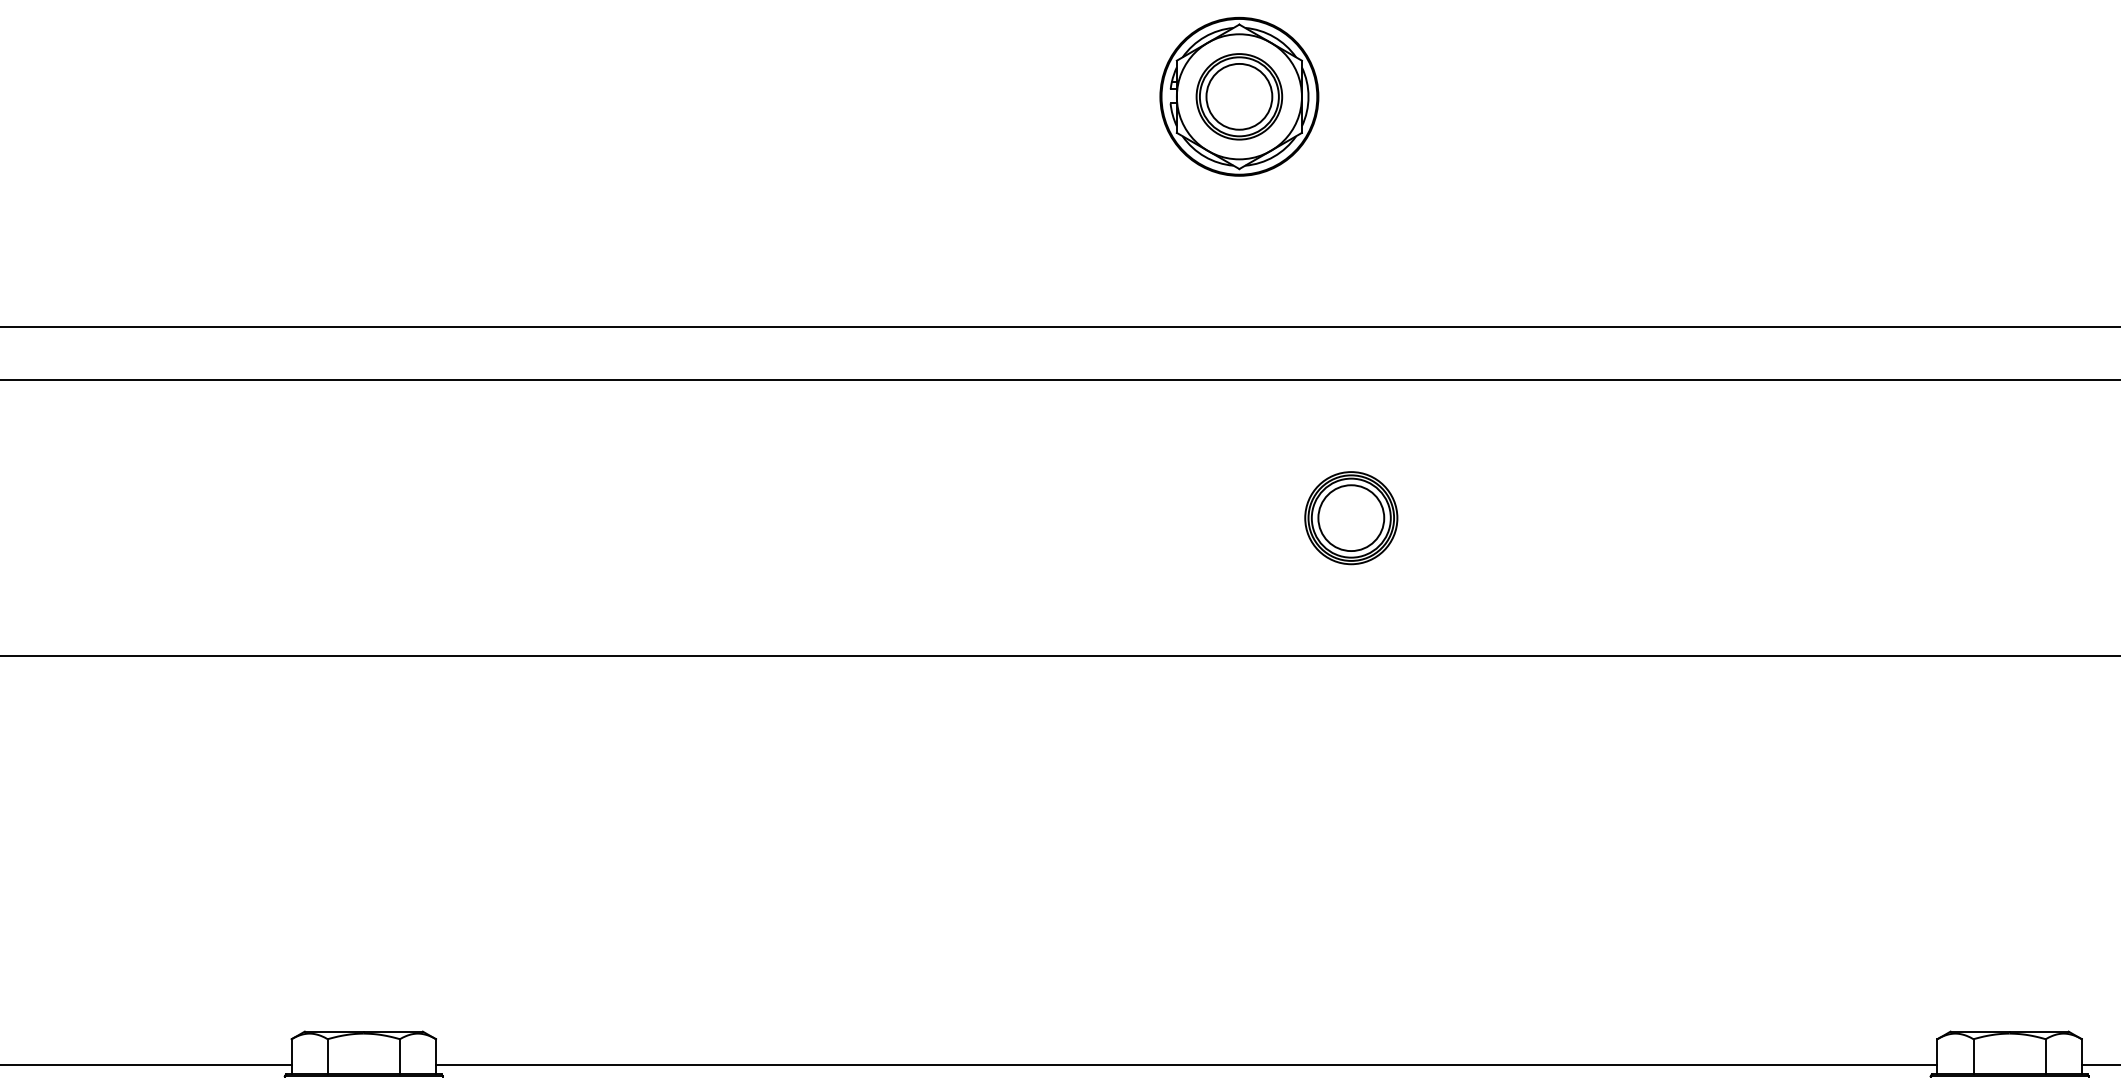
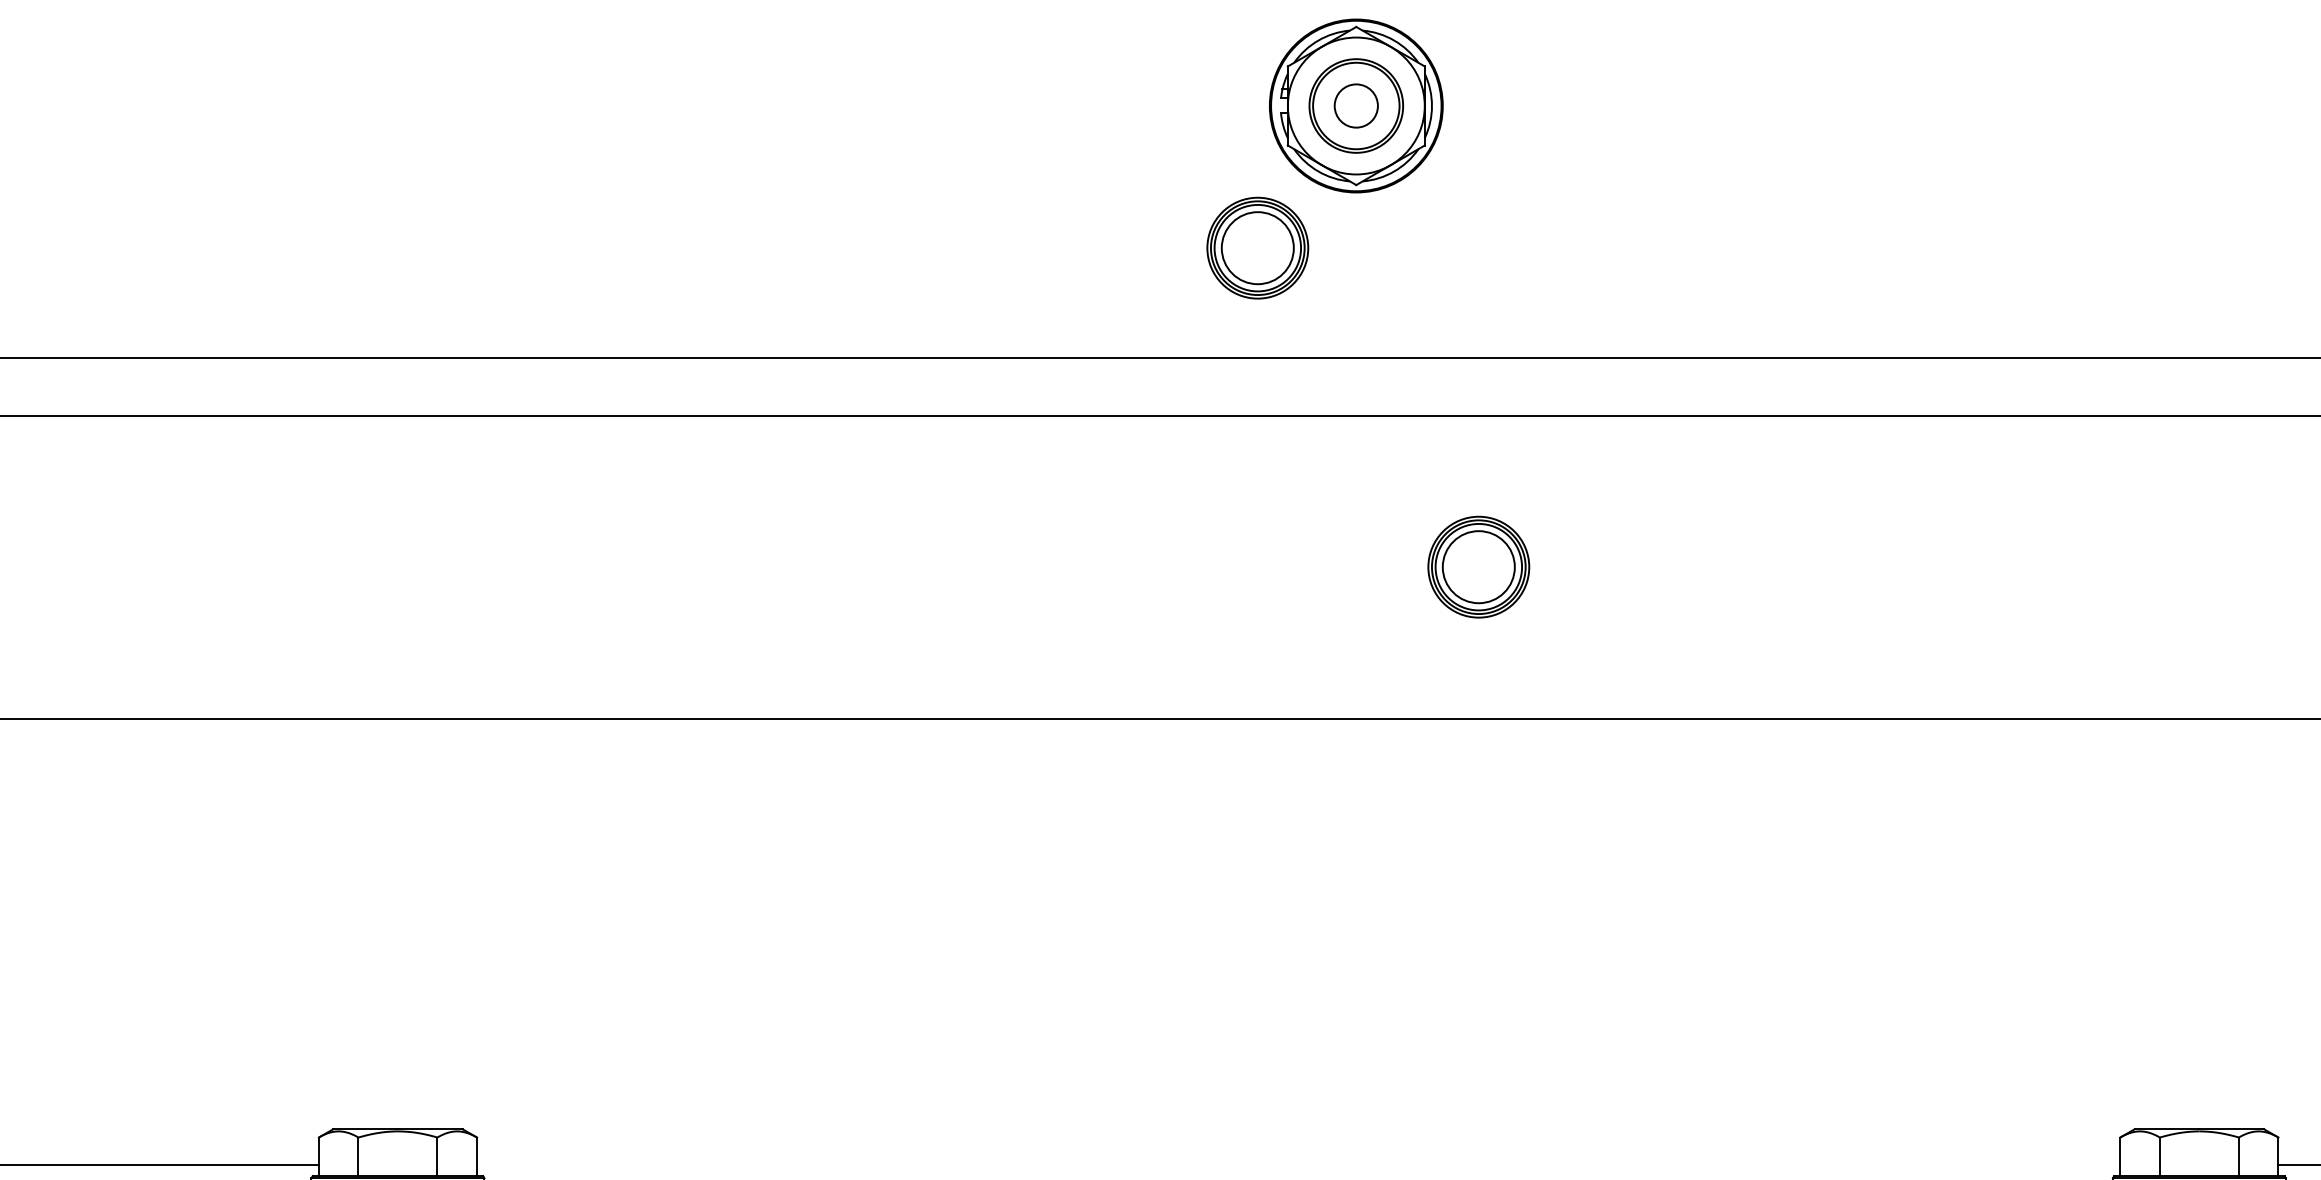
circle: (1239, 97) -> (1356, 106), size x0.6
part: (1149, 226) -> (1257, 247), added
line: (1186, 1064) -> (1298, 1165), removed

